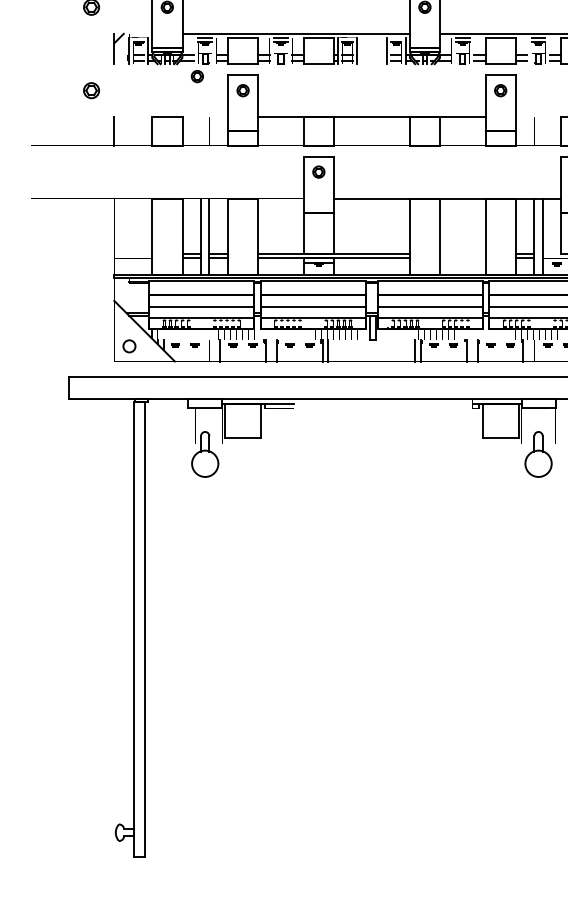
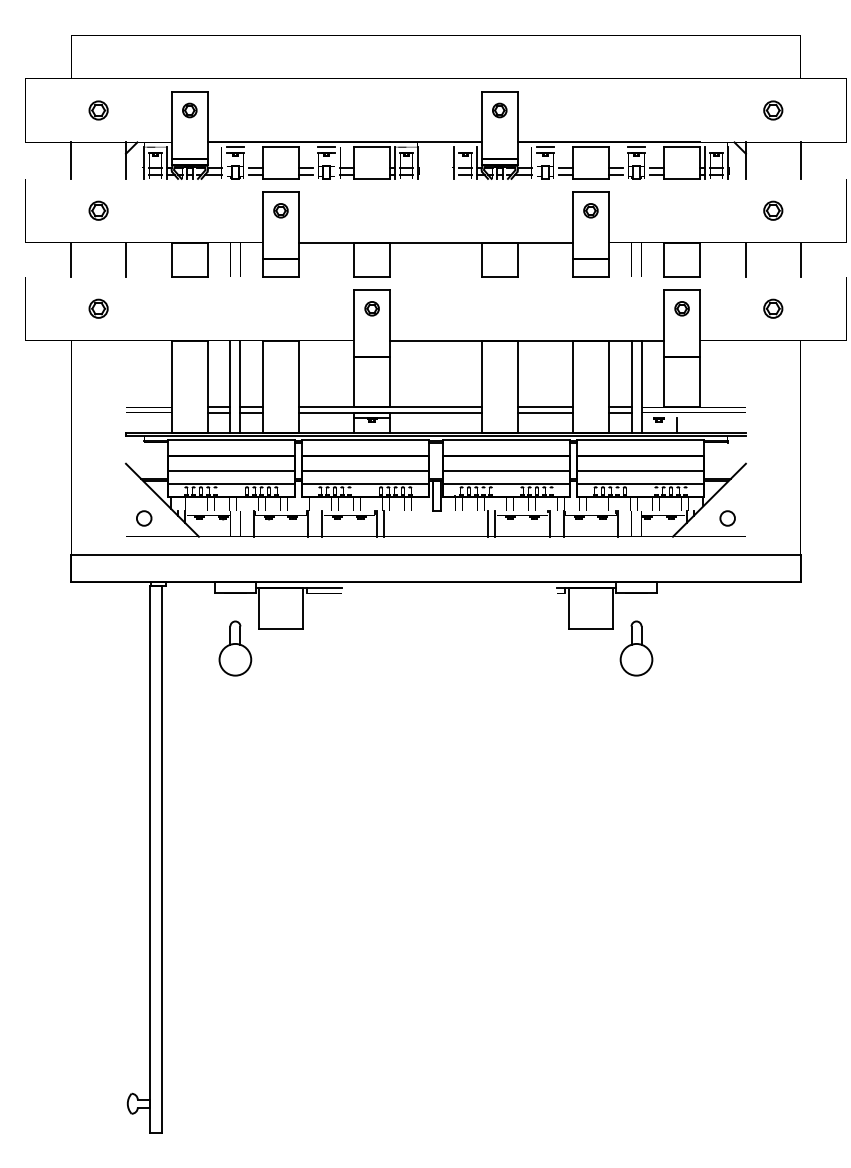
line: (69, 48) -> (71, 160), added
part: (197, 76) -> (225, 193), removed
line: (69, 131) -> (71, 259), added
part: (91, 171) -> (98, 308), added
line: (462, 254) -> (545, 407), added
line: (462, 258) -> (545, 412), added

